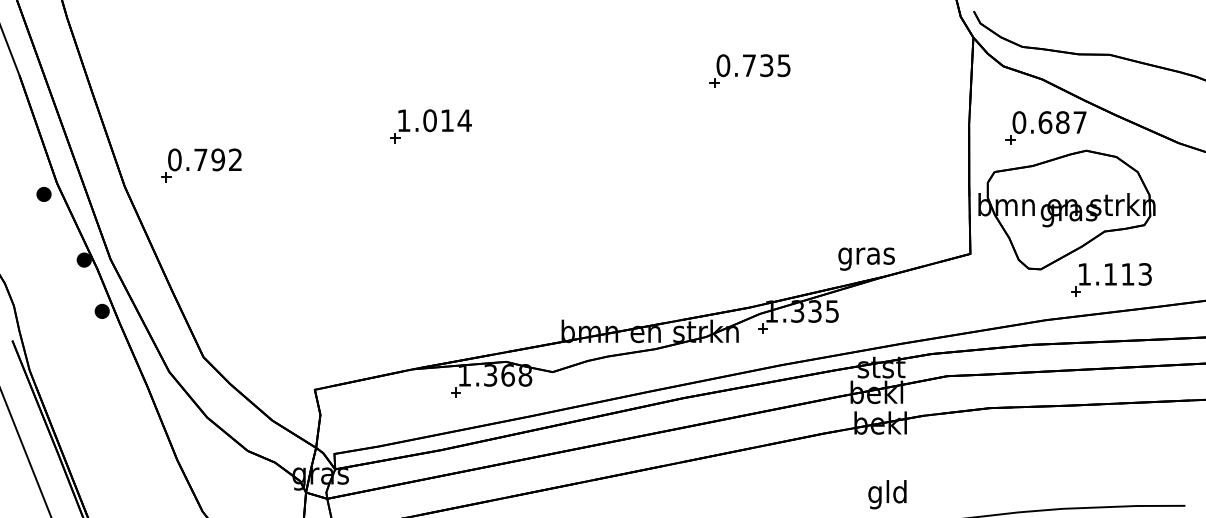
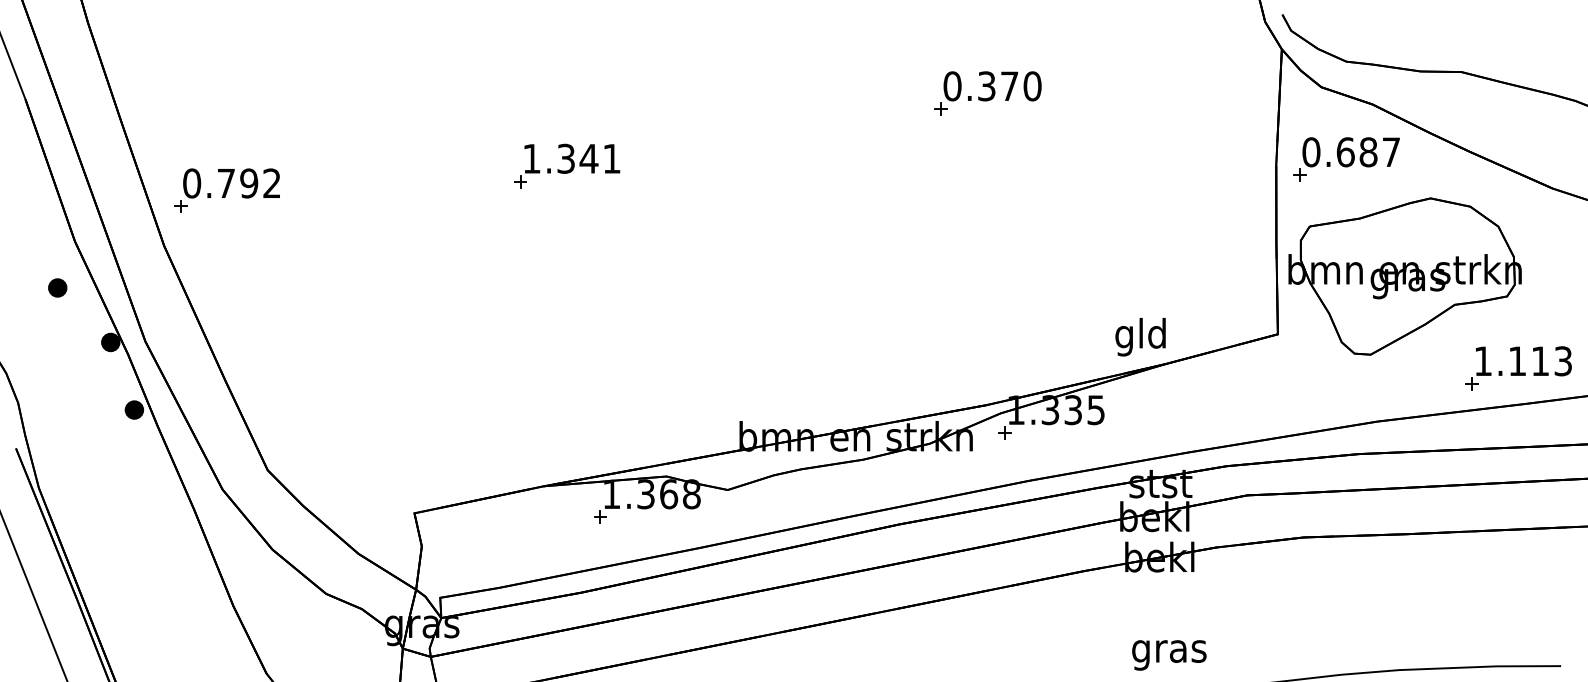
text: (766, 65) -> (1009, 86), 0.735 -> 0.370
text: (447, 120) -> (589, 158), 1.014 -> 1.341
part: (1045, 128) -> (1346, 159), moved
part: (201, 165) -> (226, 190), moved
part: (43, 194) -> (57, 287), moved
text: (866, 256) -> (1141, 337), gras -> gld
part: (1111, 279) -> (1518, 368), moved
text: (888, 494) -> (1169, 651), gld -> gras

